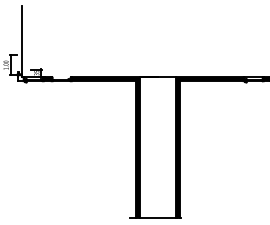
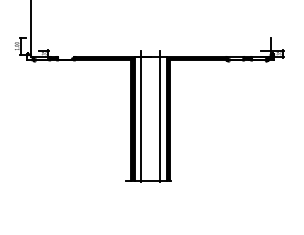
line: (146, 144) -> (140, 116), added
line: (168, 144) -> (160, 116), added

